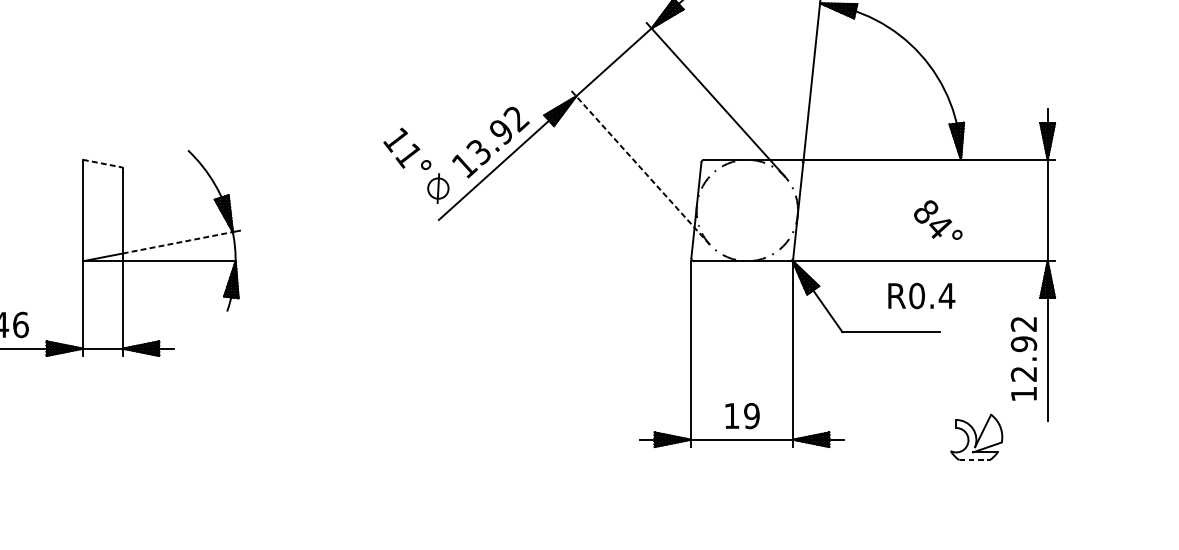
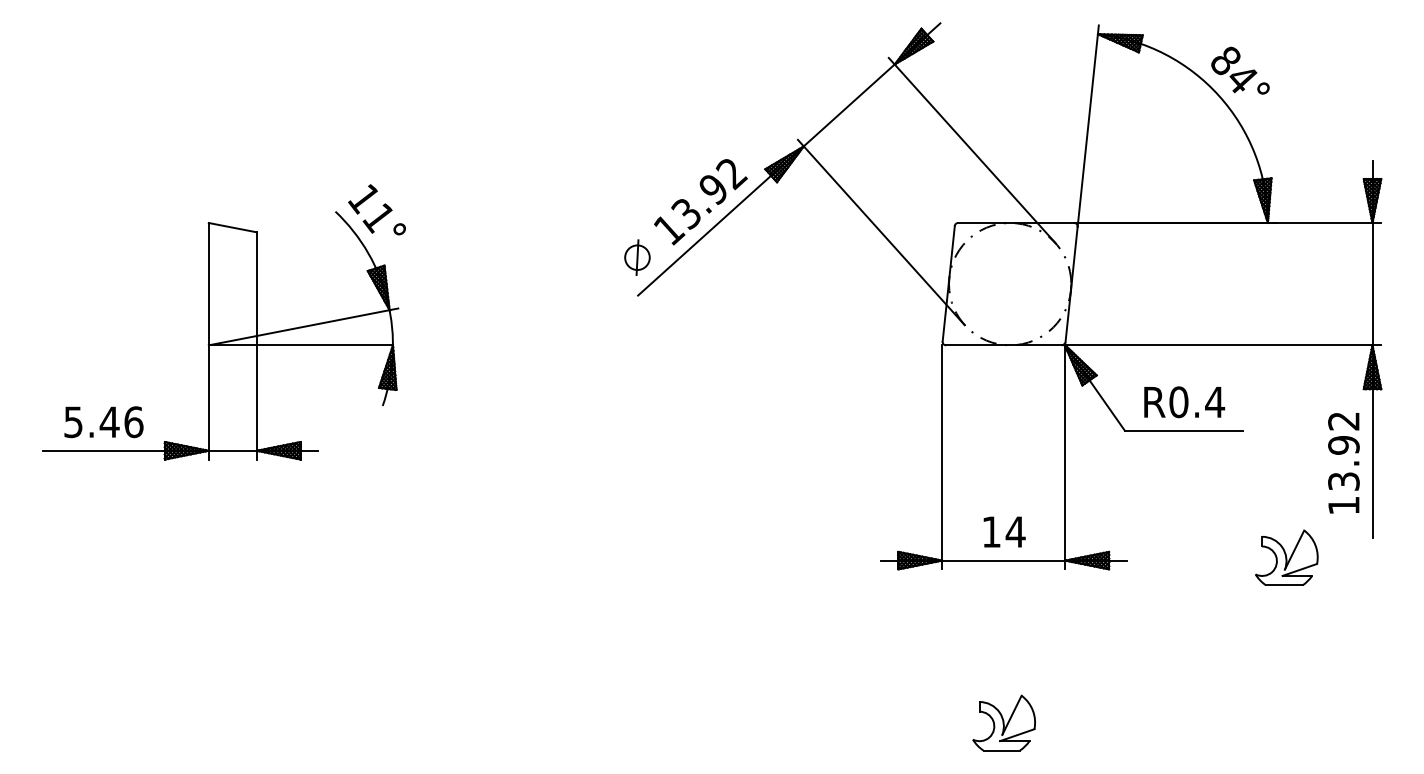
text: (406, 148) -> (376, 209), moved
line: (103, 163) -> (233, 227), dashed -> solid
line: (640, 167) -> (881, 232), dashed -> solid
text: (938, 219) -> (1240, 70), moved
line: (178, 243) -> (323, 323), dashed -> solid
text: (921, 296) -> (1184, 402), moved
text: (1023, 374) -> (1343, 481), 12.92 -> 13.92
text: (751, 415) -> (1015, 531), 19 -> 14
line: (974, 460) -> (1284, 585), dashed -> solid

